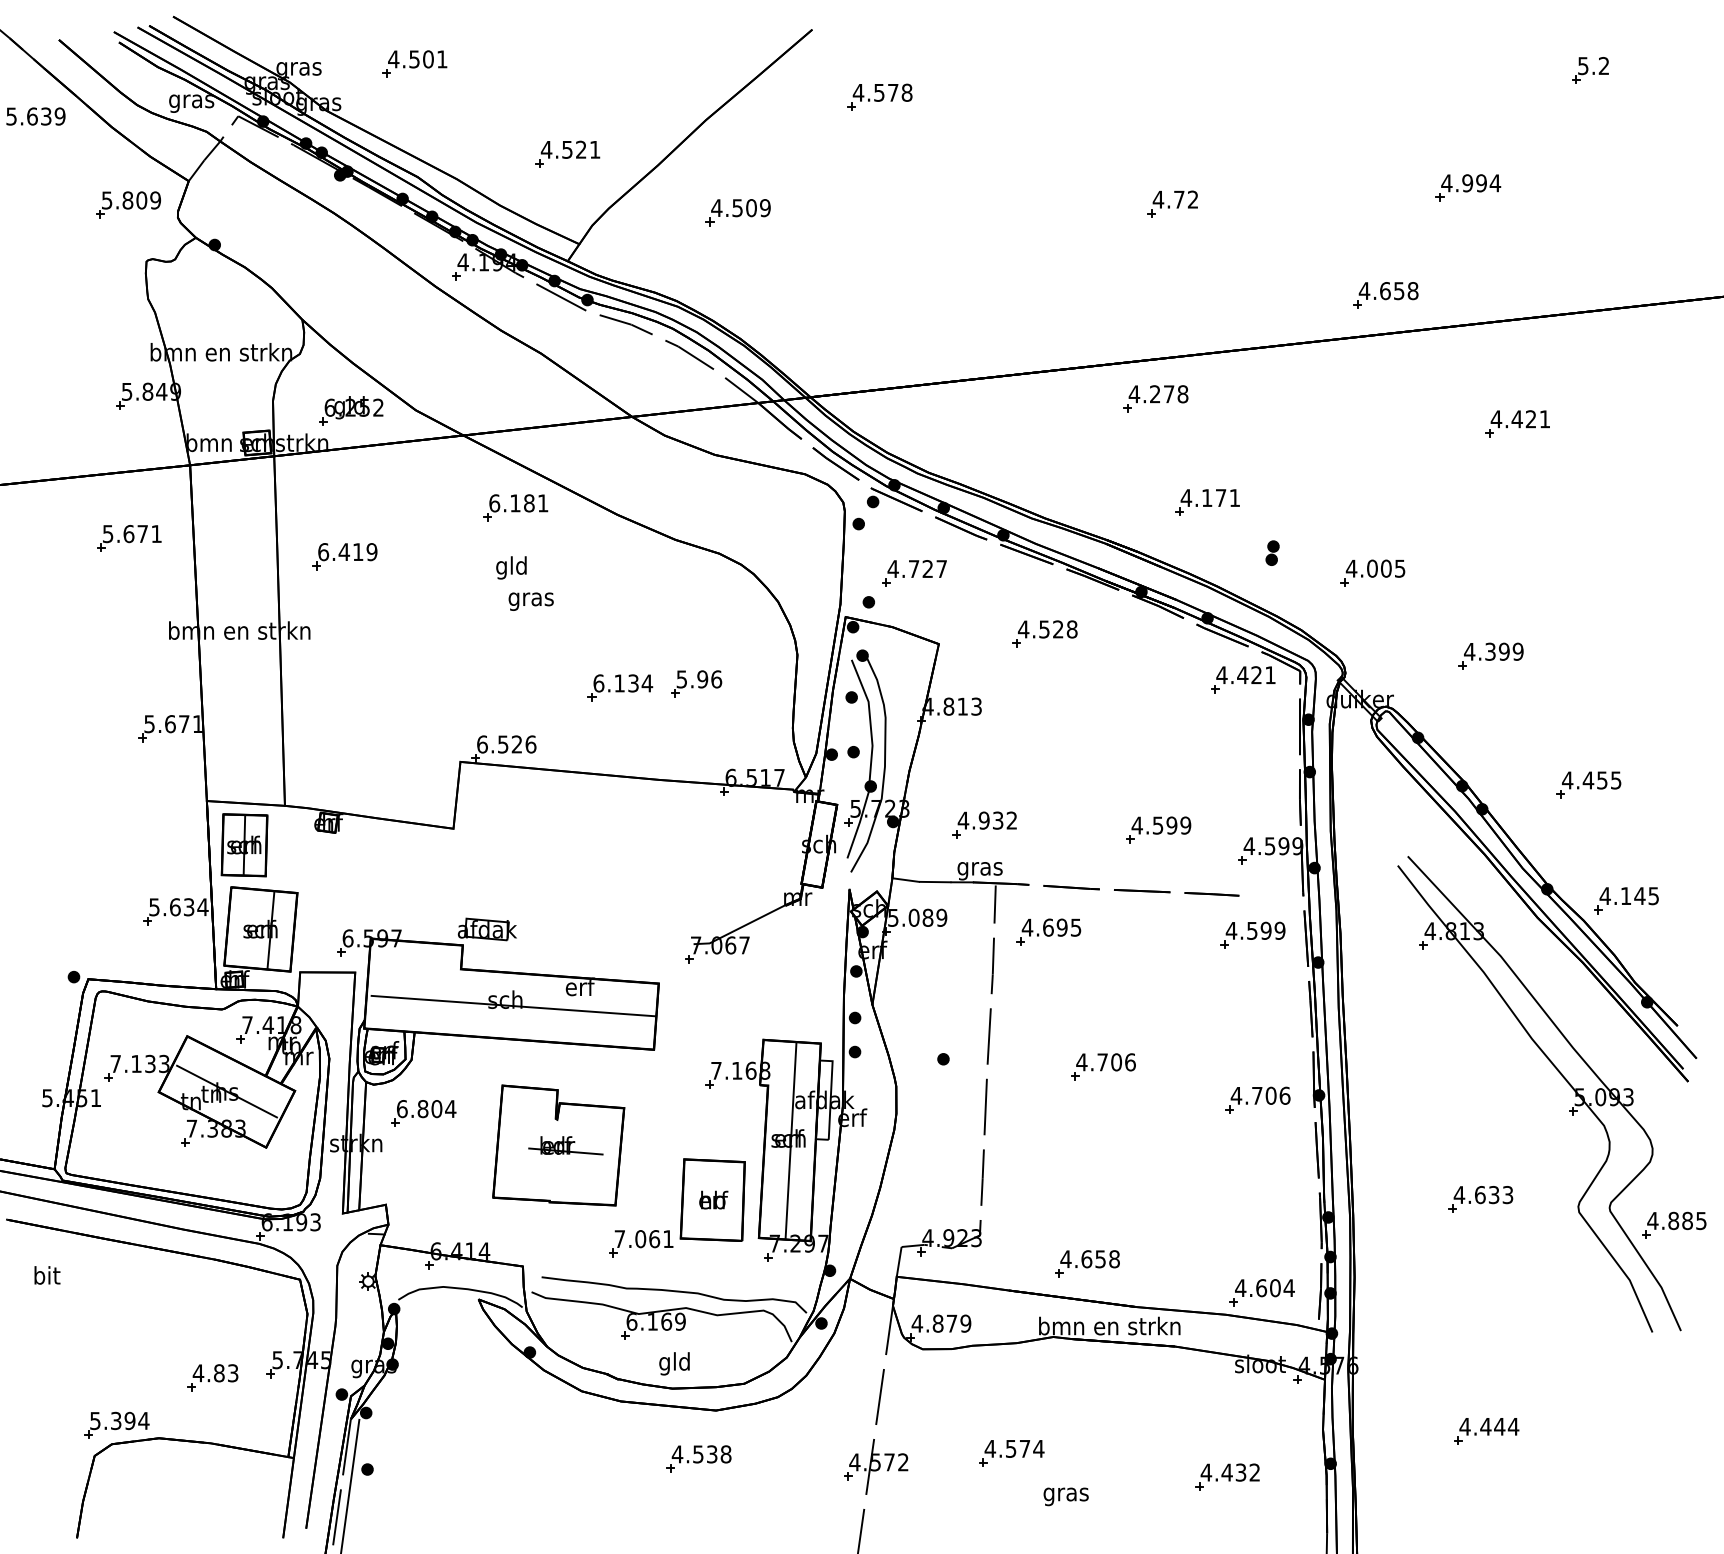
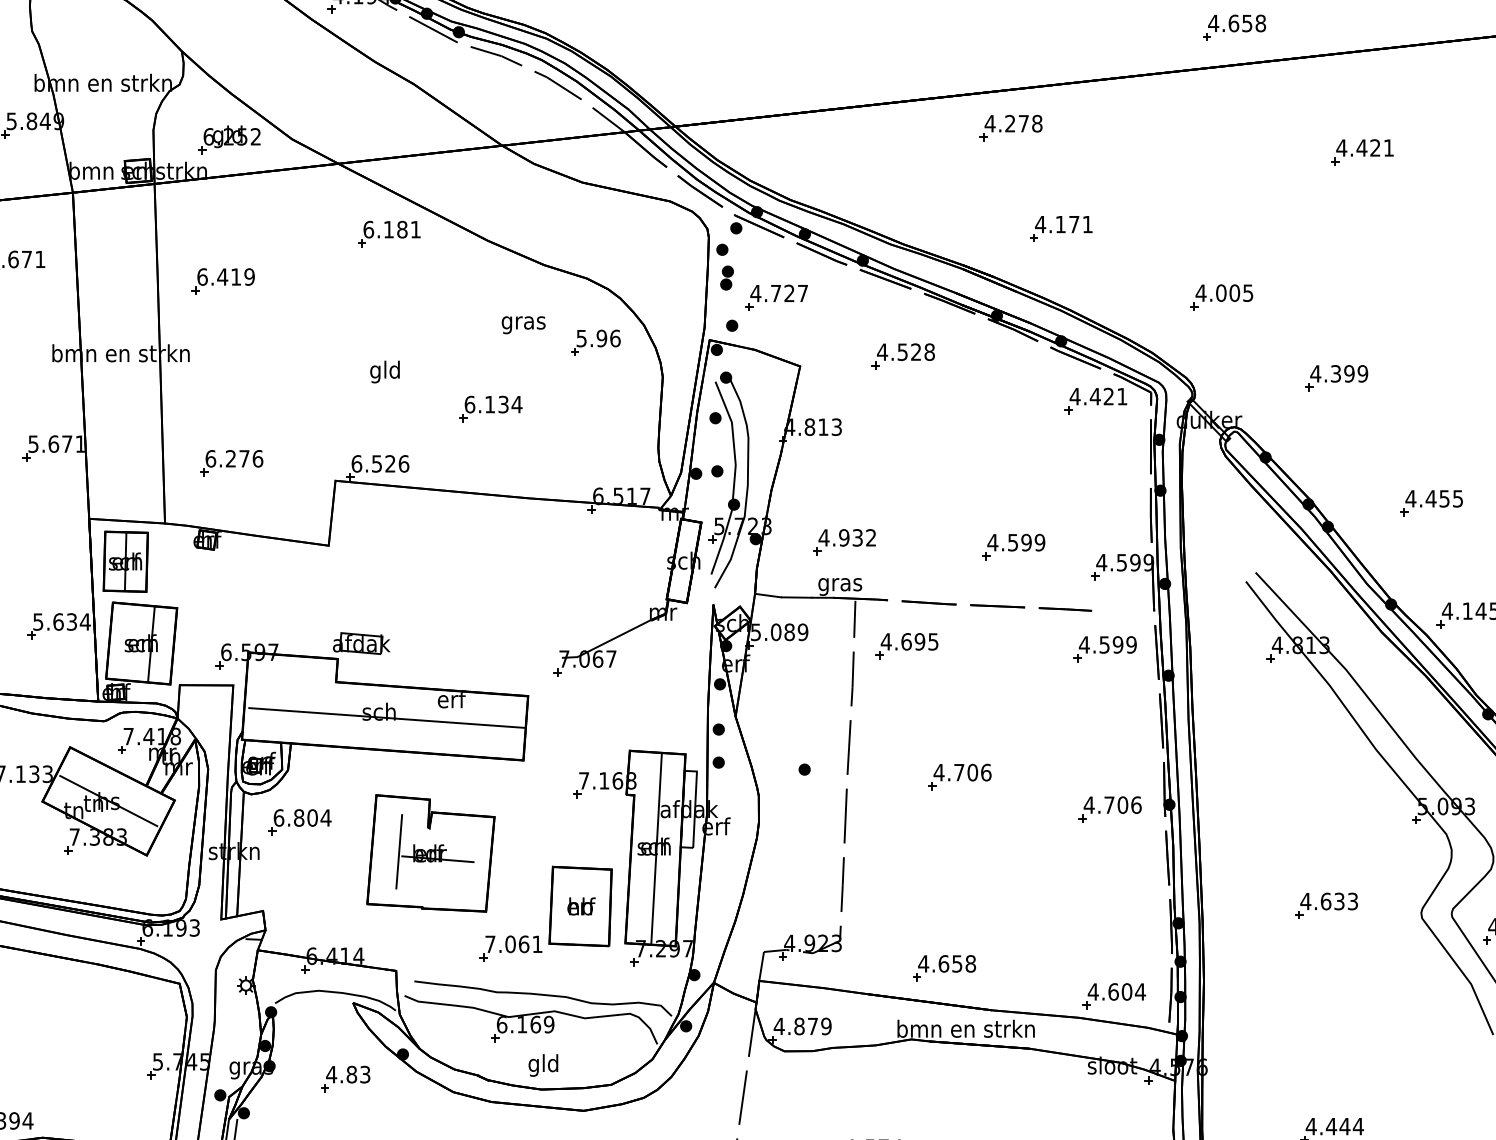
part: (1272, 552) -> (726, 277), moved
text: (511, 567) -> (385, 371), moved
text: (530, 601) -> (522, 325), moved
part: (696, 683) -> (595, 342), moved
part: (353, 743) -> (231, 462), added
line: (526, 1143) -> (399, 851), added
part: (212, 1377) -> (345, 1078), moved

